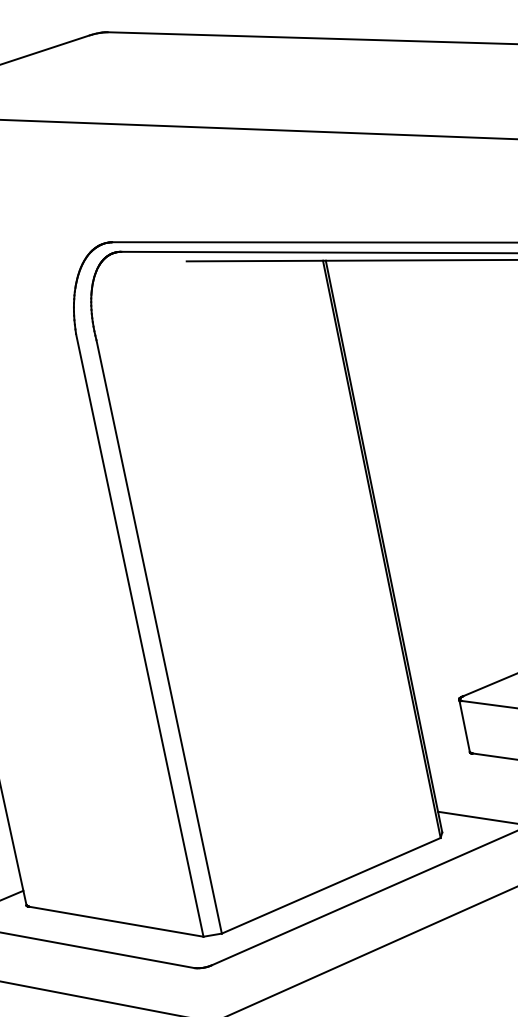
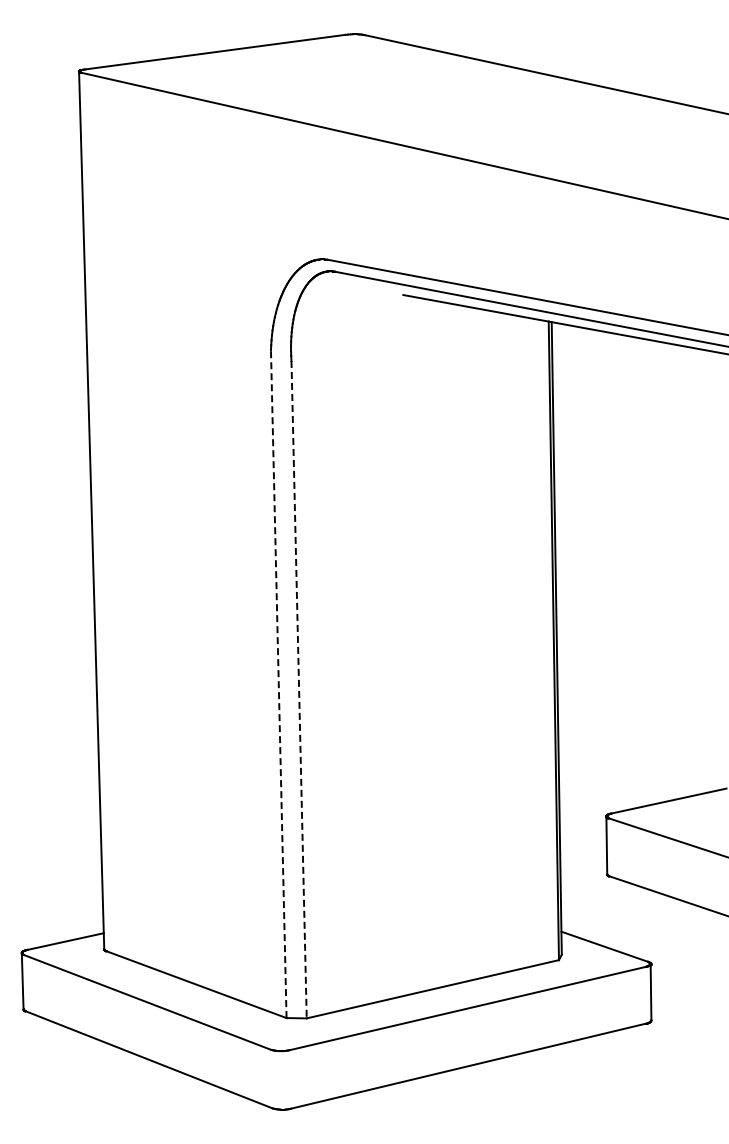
line: (139, 635) -> (278, 684), solid -> dashed
line: (159, 636) -> (299, 689), solid -> dashed

